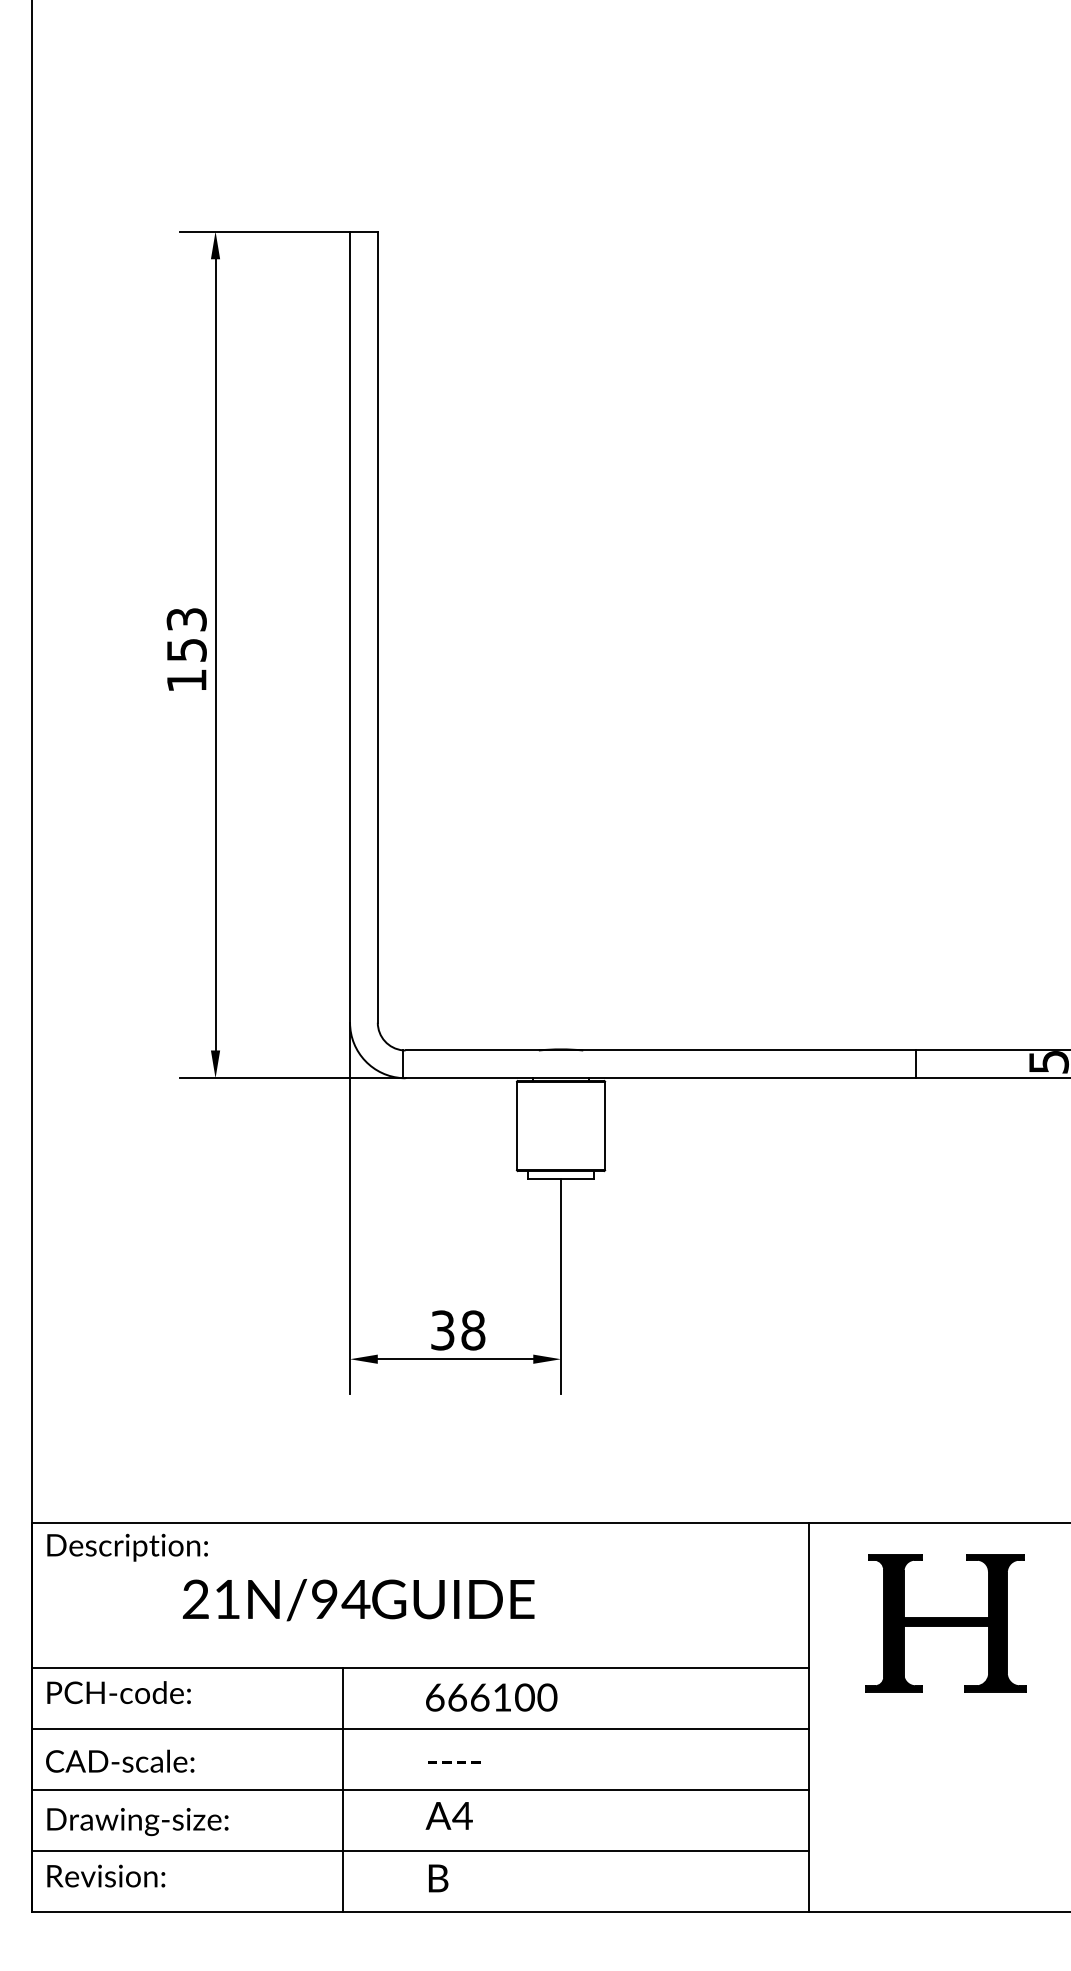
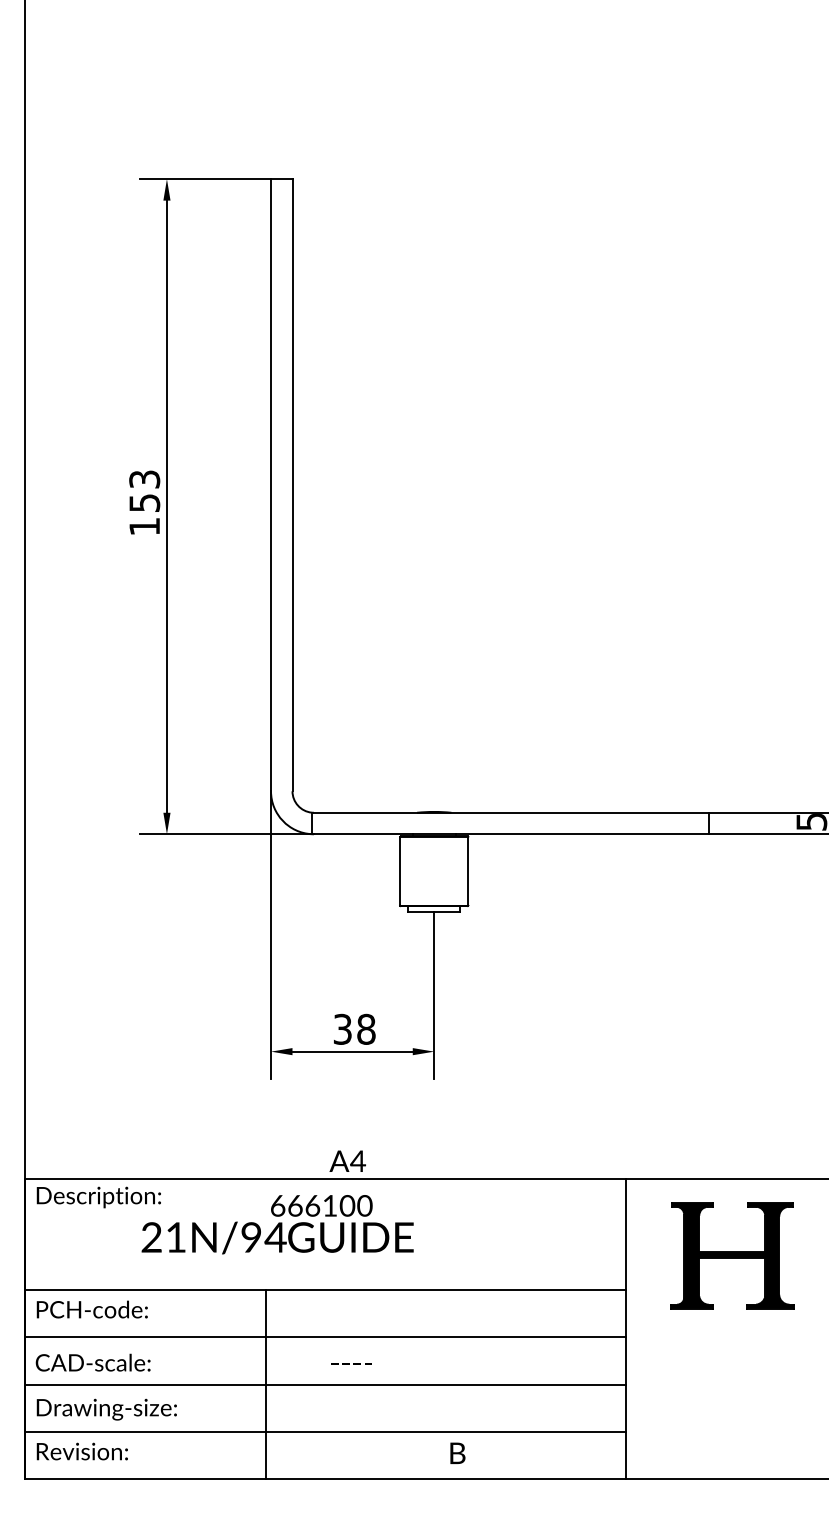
text: (491, 1697) -> (321, 1205), moved
text: (448, 1815) -> (347, 1160), moved
text: (438, 1878) -> (457, 1453), moved

